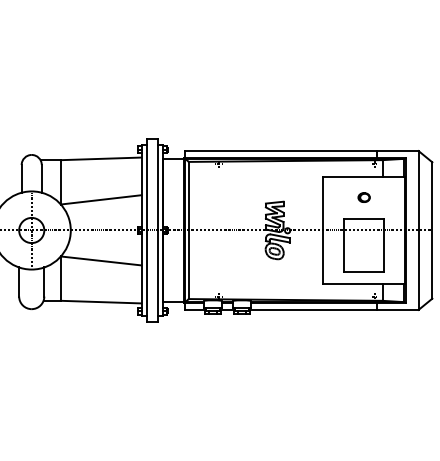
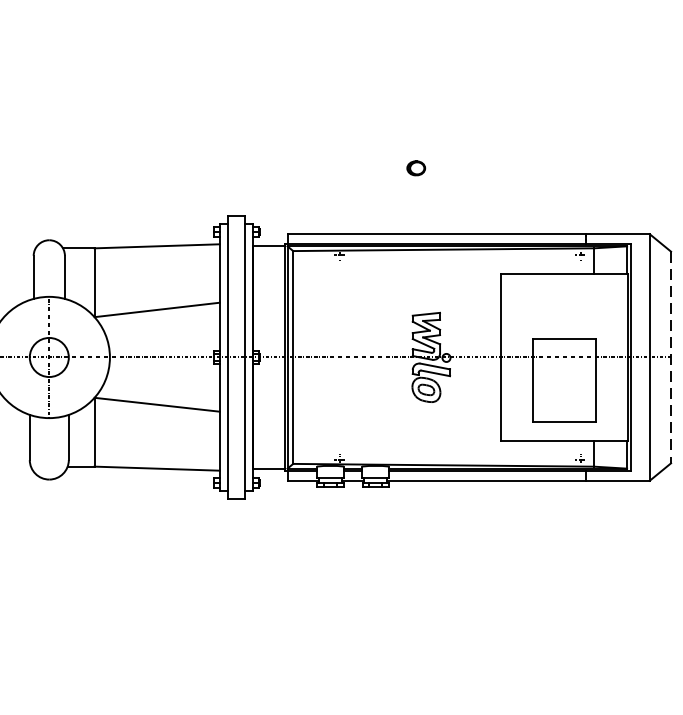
part: (363, 197) -> (415, 168), moved
line: (432, 230) -> (671, 357), solid -> dashed

